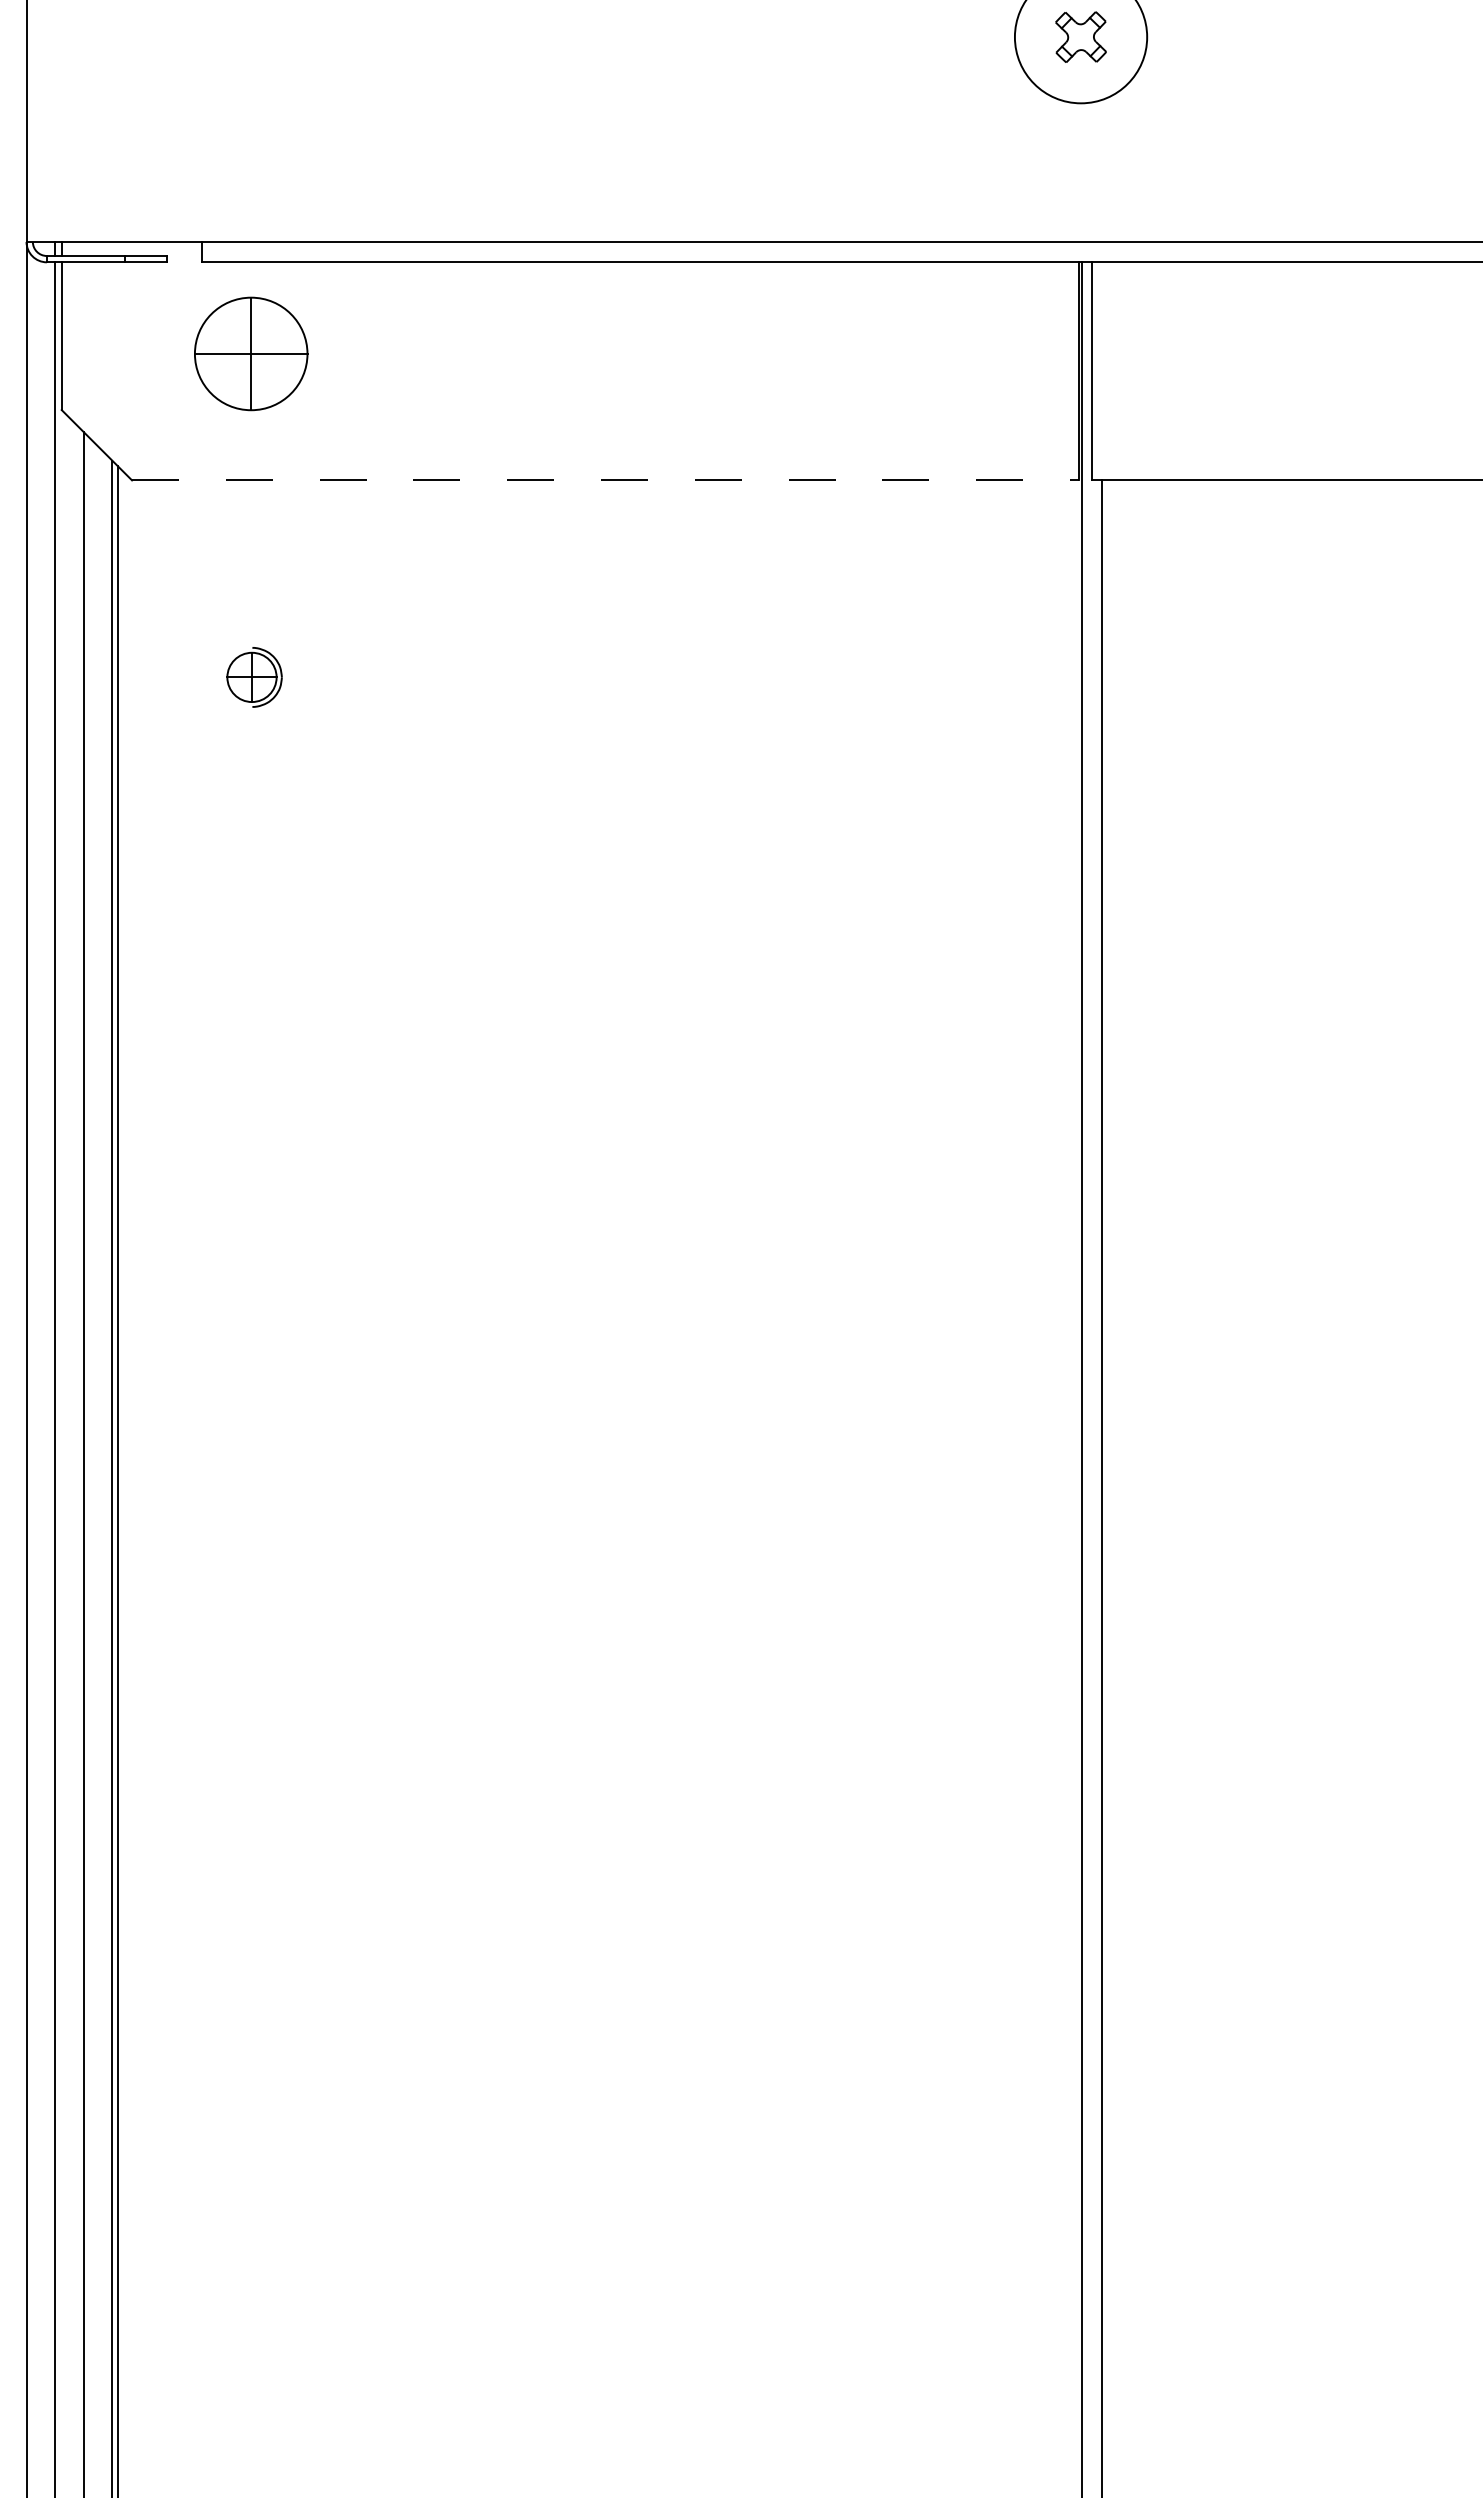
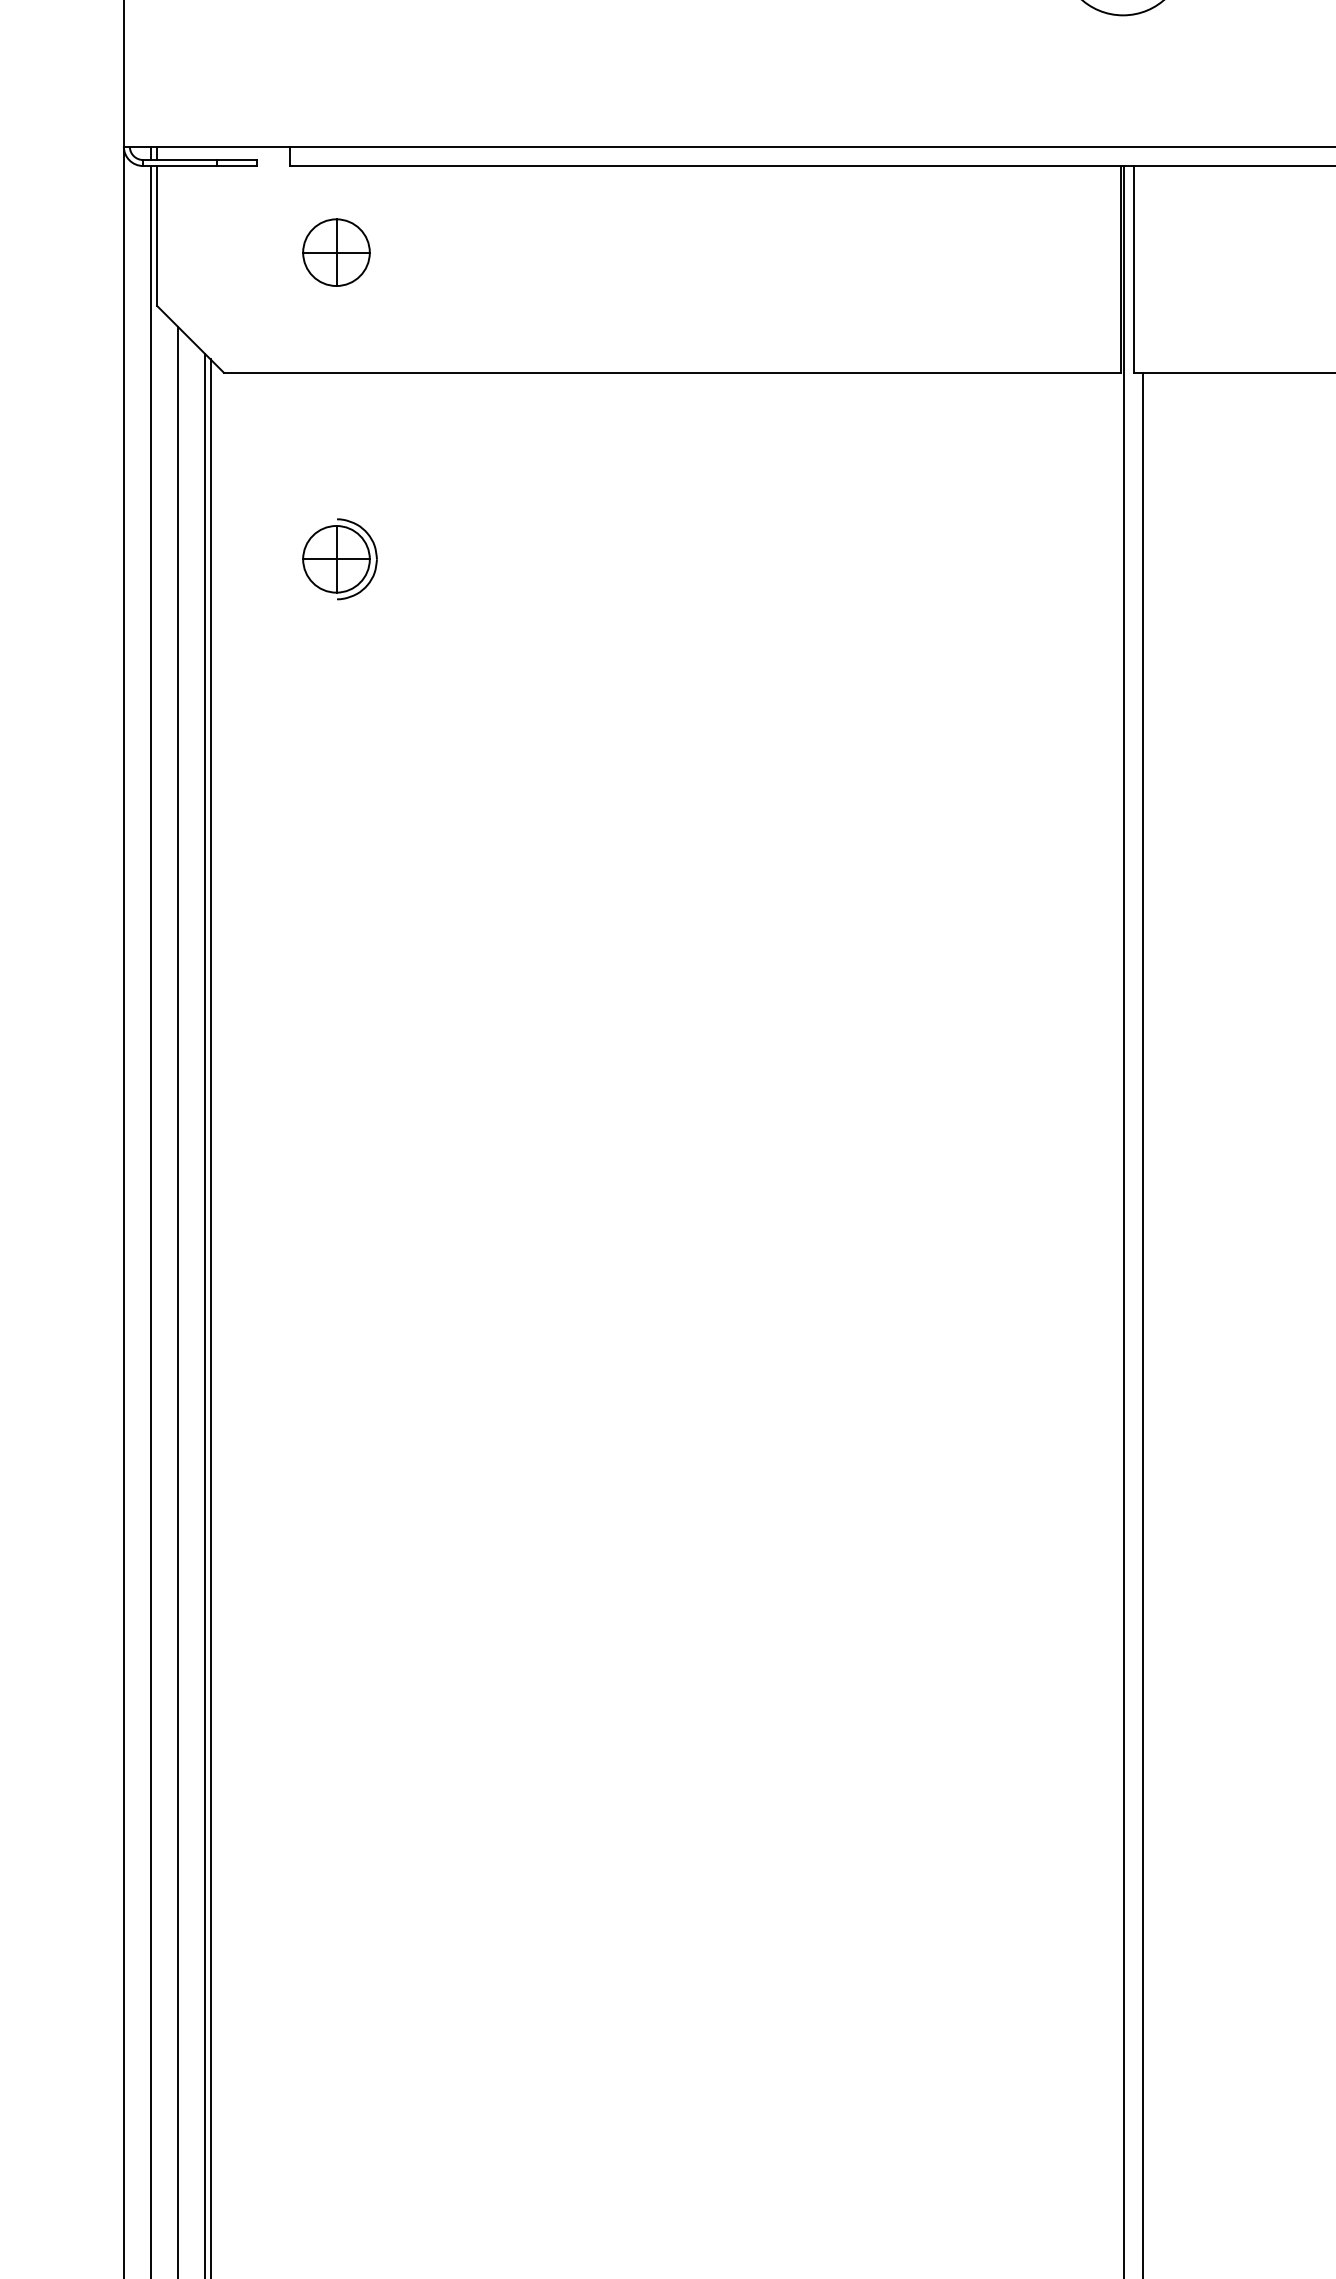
part: (250, 353) -> (336, 252), size x0.62
line: (605, 480) -> (672, 372), dashed -> solid
part: (254, 677) -> (339, 559), size x1.43

